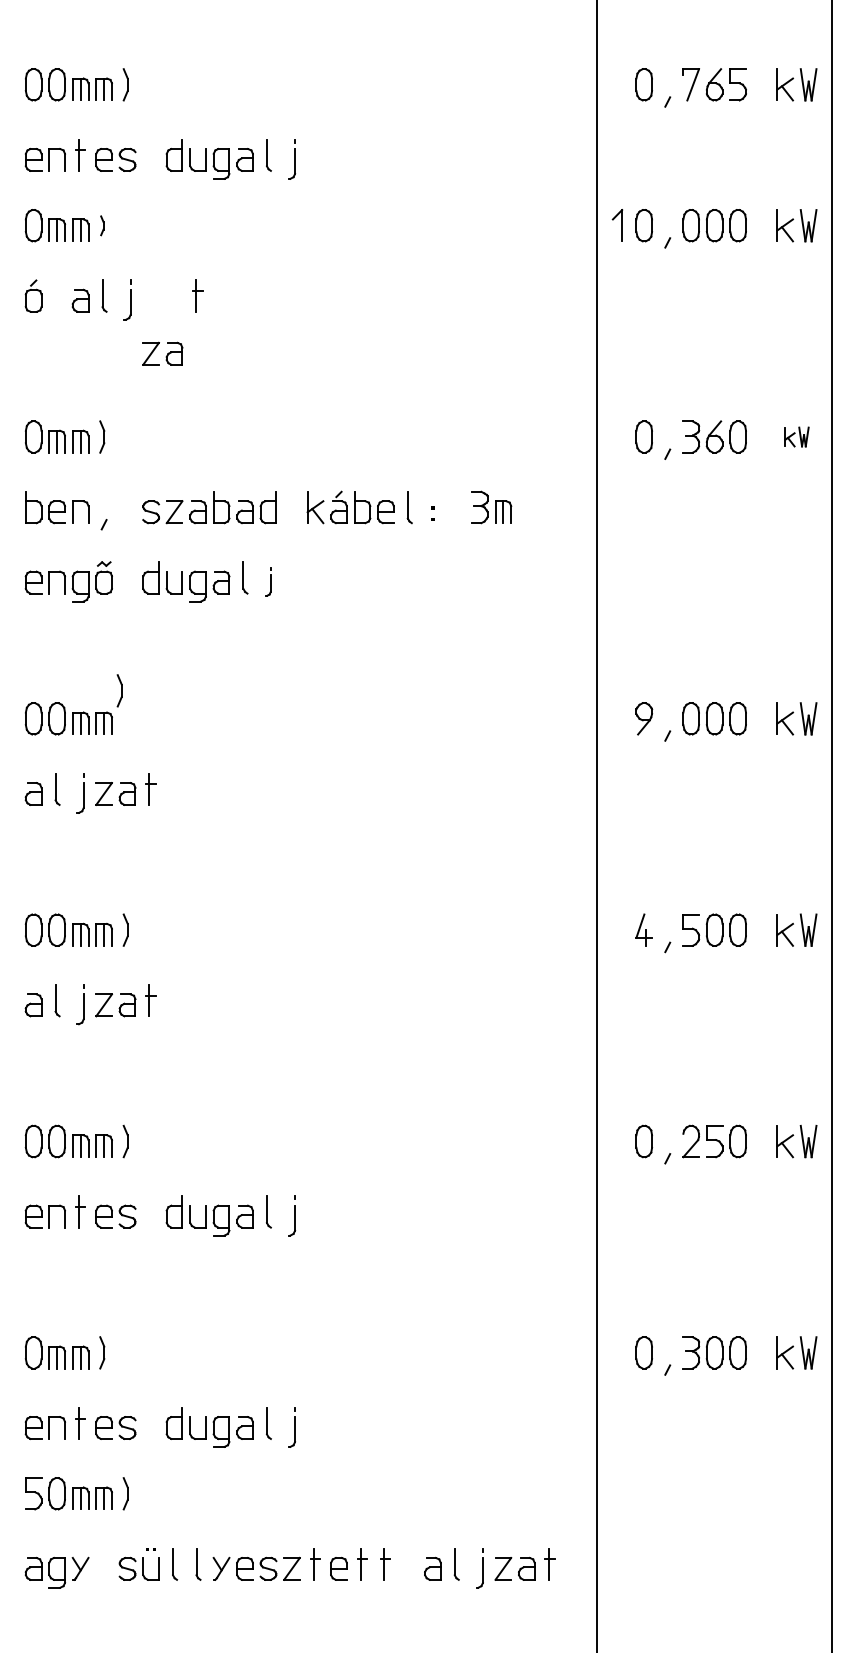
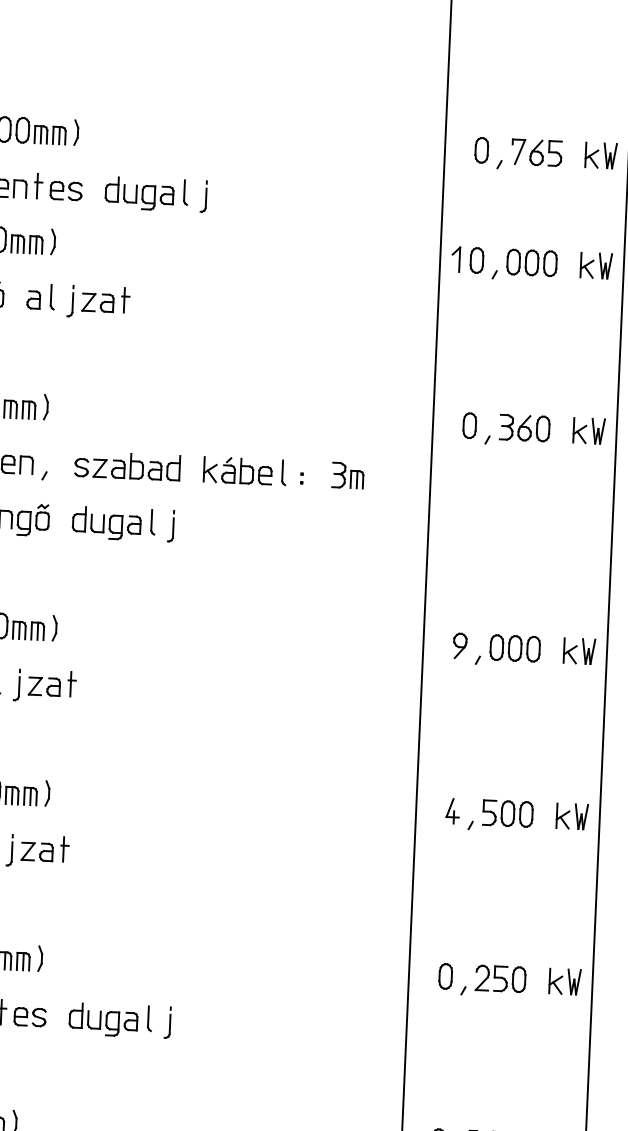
part: (102, 225) -> (53, 241), size x1.67
part: (162, 353) -> (97, 302), moved
part: (796, 436) -> (588, 430), size x1.67
part: (268, 581) -> (171, 525), size x1.43
part: (119, 690) -> (54, 628), moved

